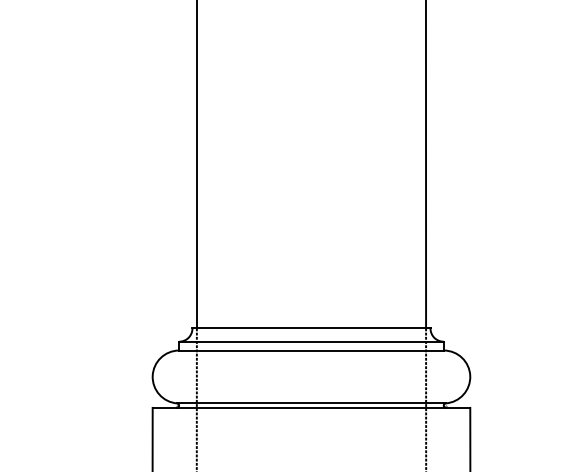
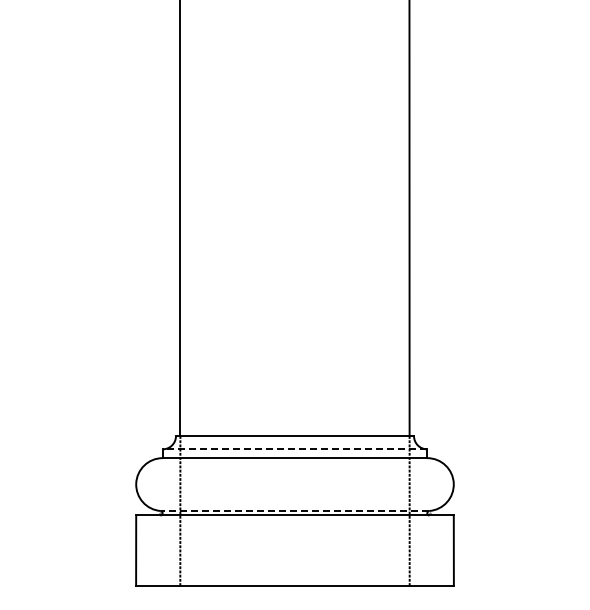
line: (310, 341) -> (294, 449), solid -> dashed
line: (310, 402) -> (294, 510), solid -> dashed

